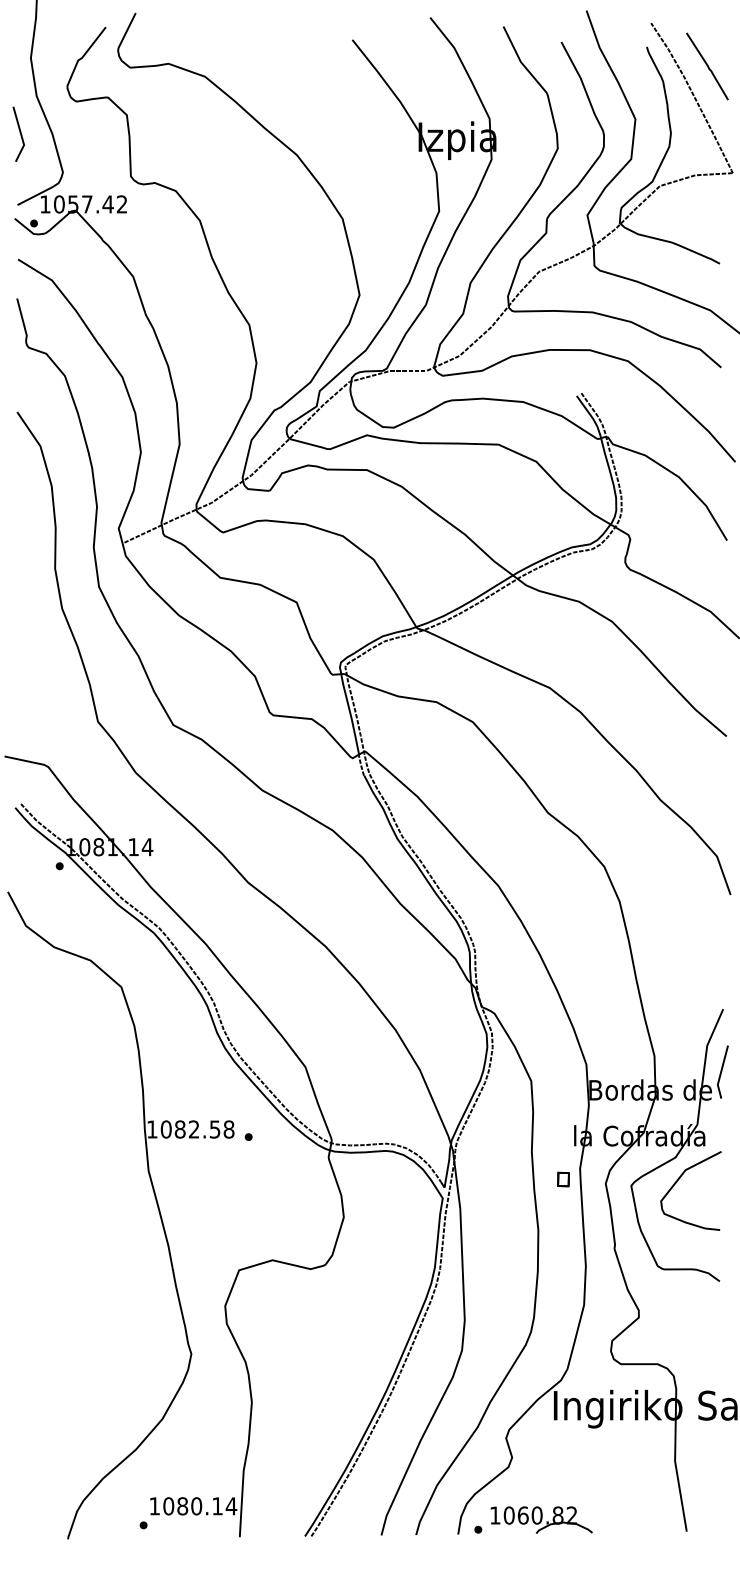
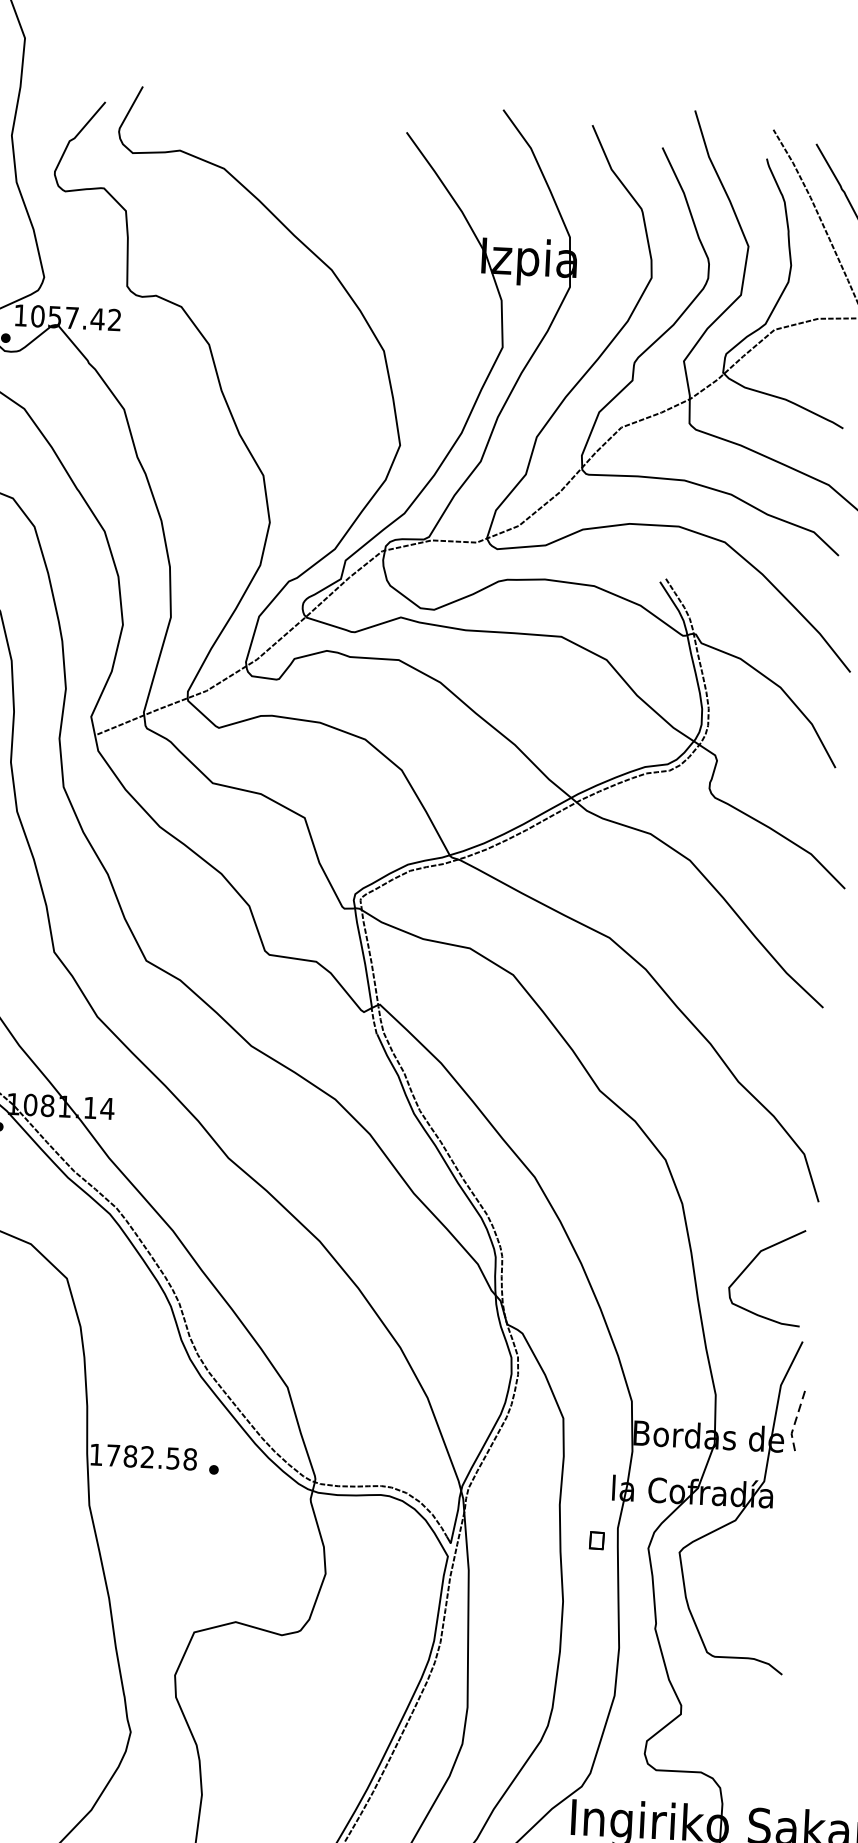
line: (721, 1072) -> (796, 1419), solid -> dashed
text: (165, 1129) -> (112, 1455), 1082.58 -> 1782.58
curve: (677, 1182) -> (750, 1265), moved

